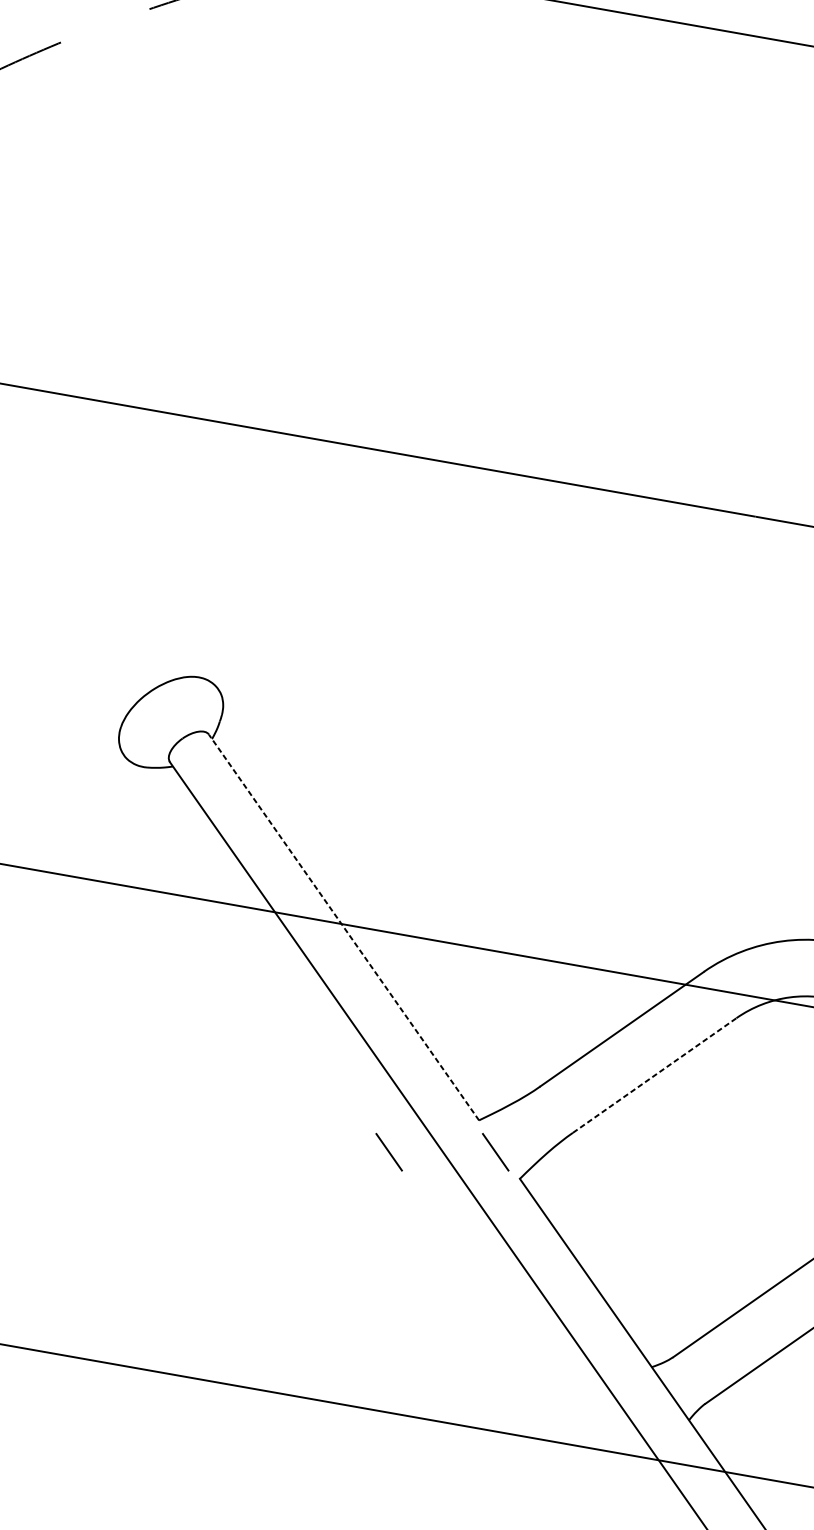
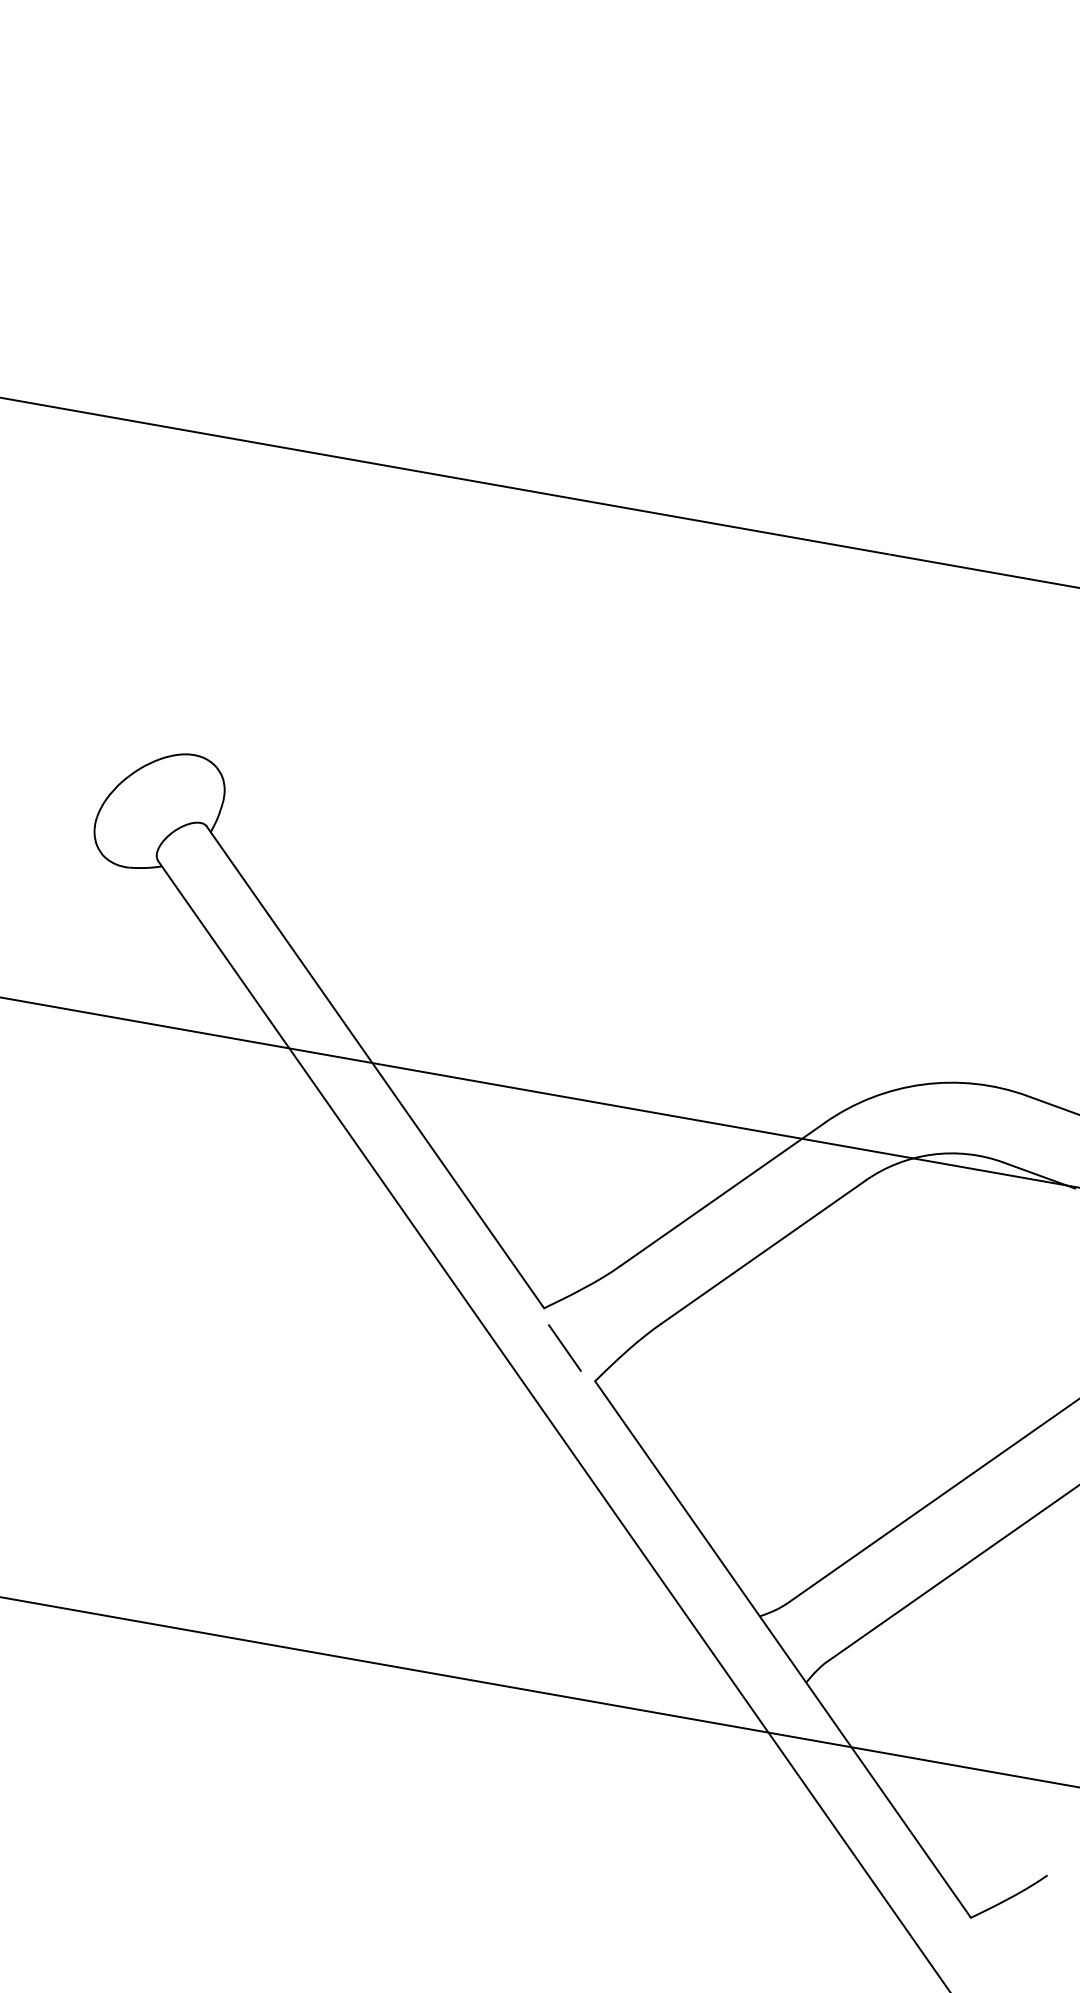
line: (344, 927) -> (375, 1067), dashed -> solid
line: (654, 1075) -> (763, 1252), dashed -> solid
line: (388, 1151) -> (431, 1347), removed

